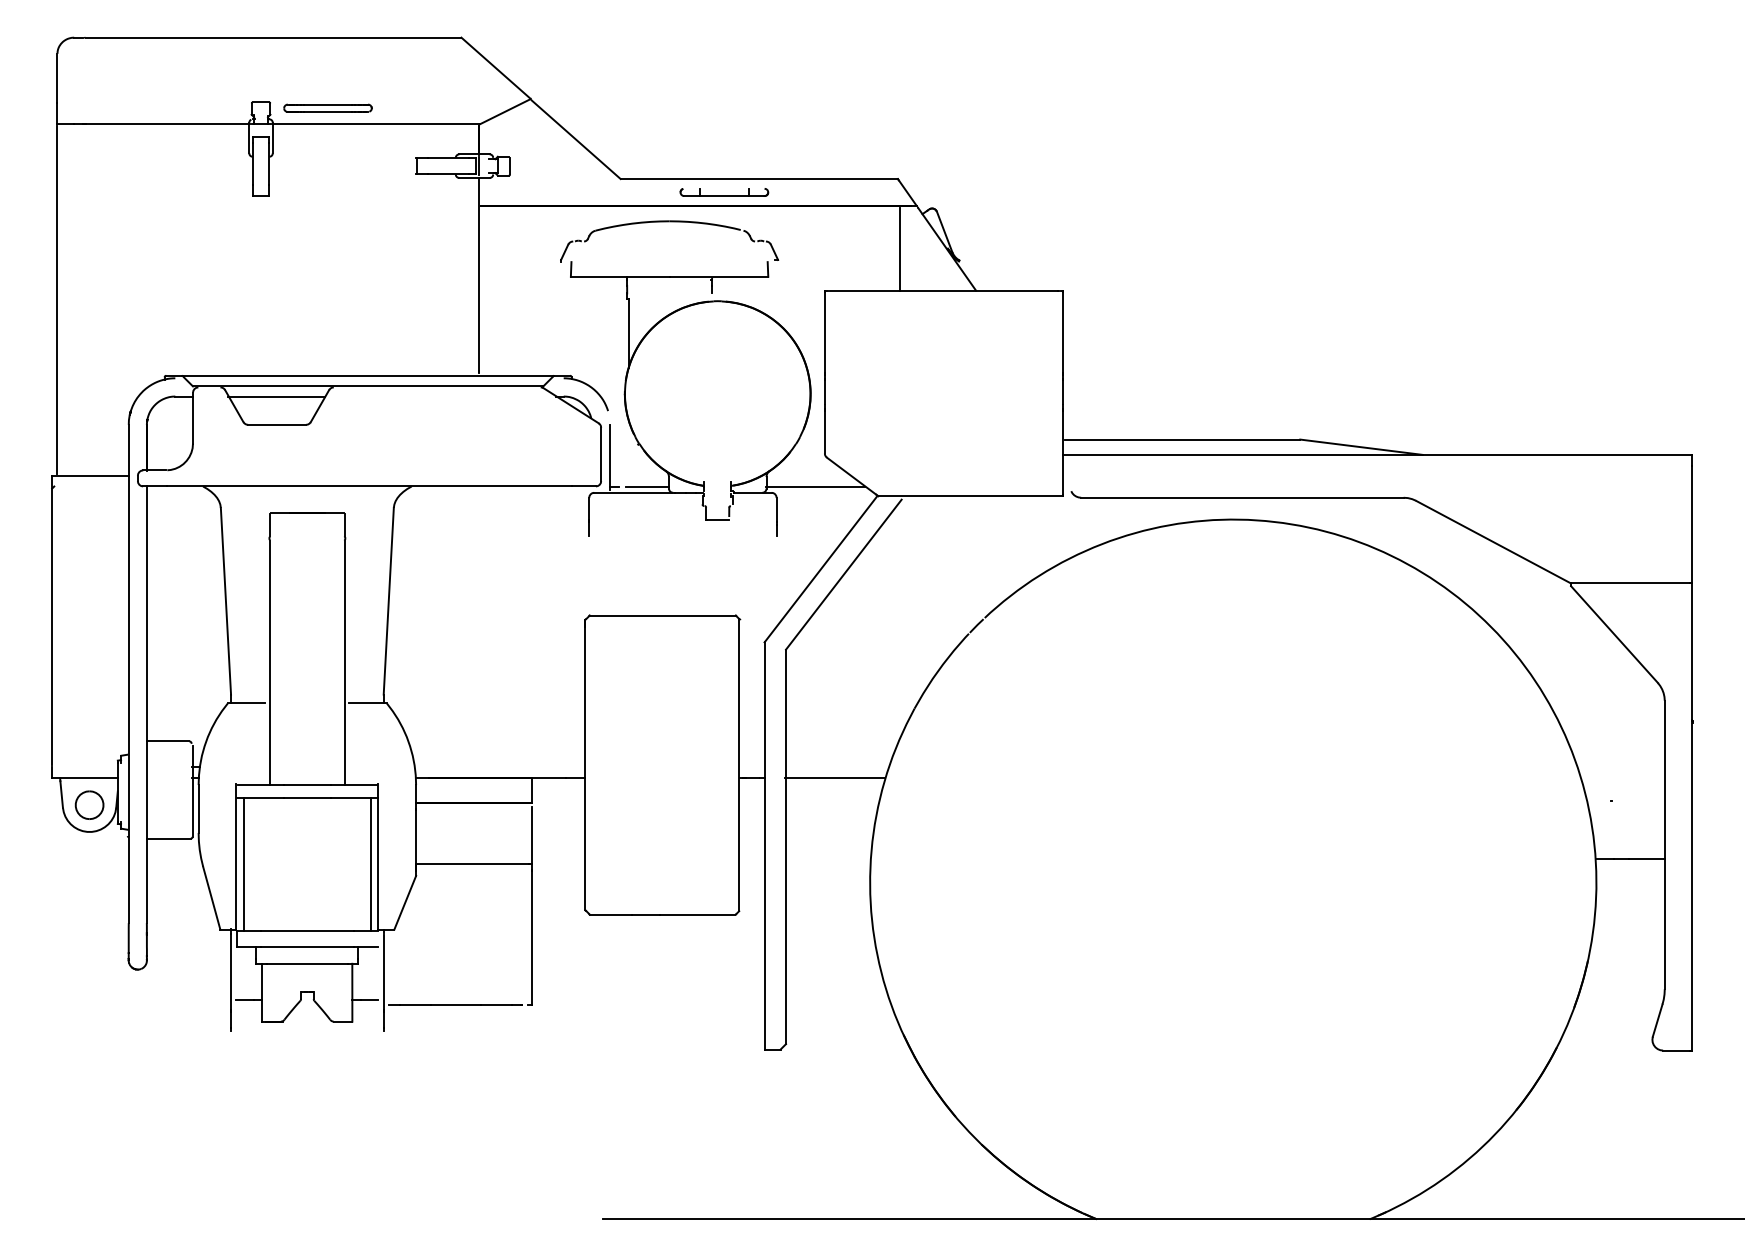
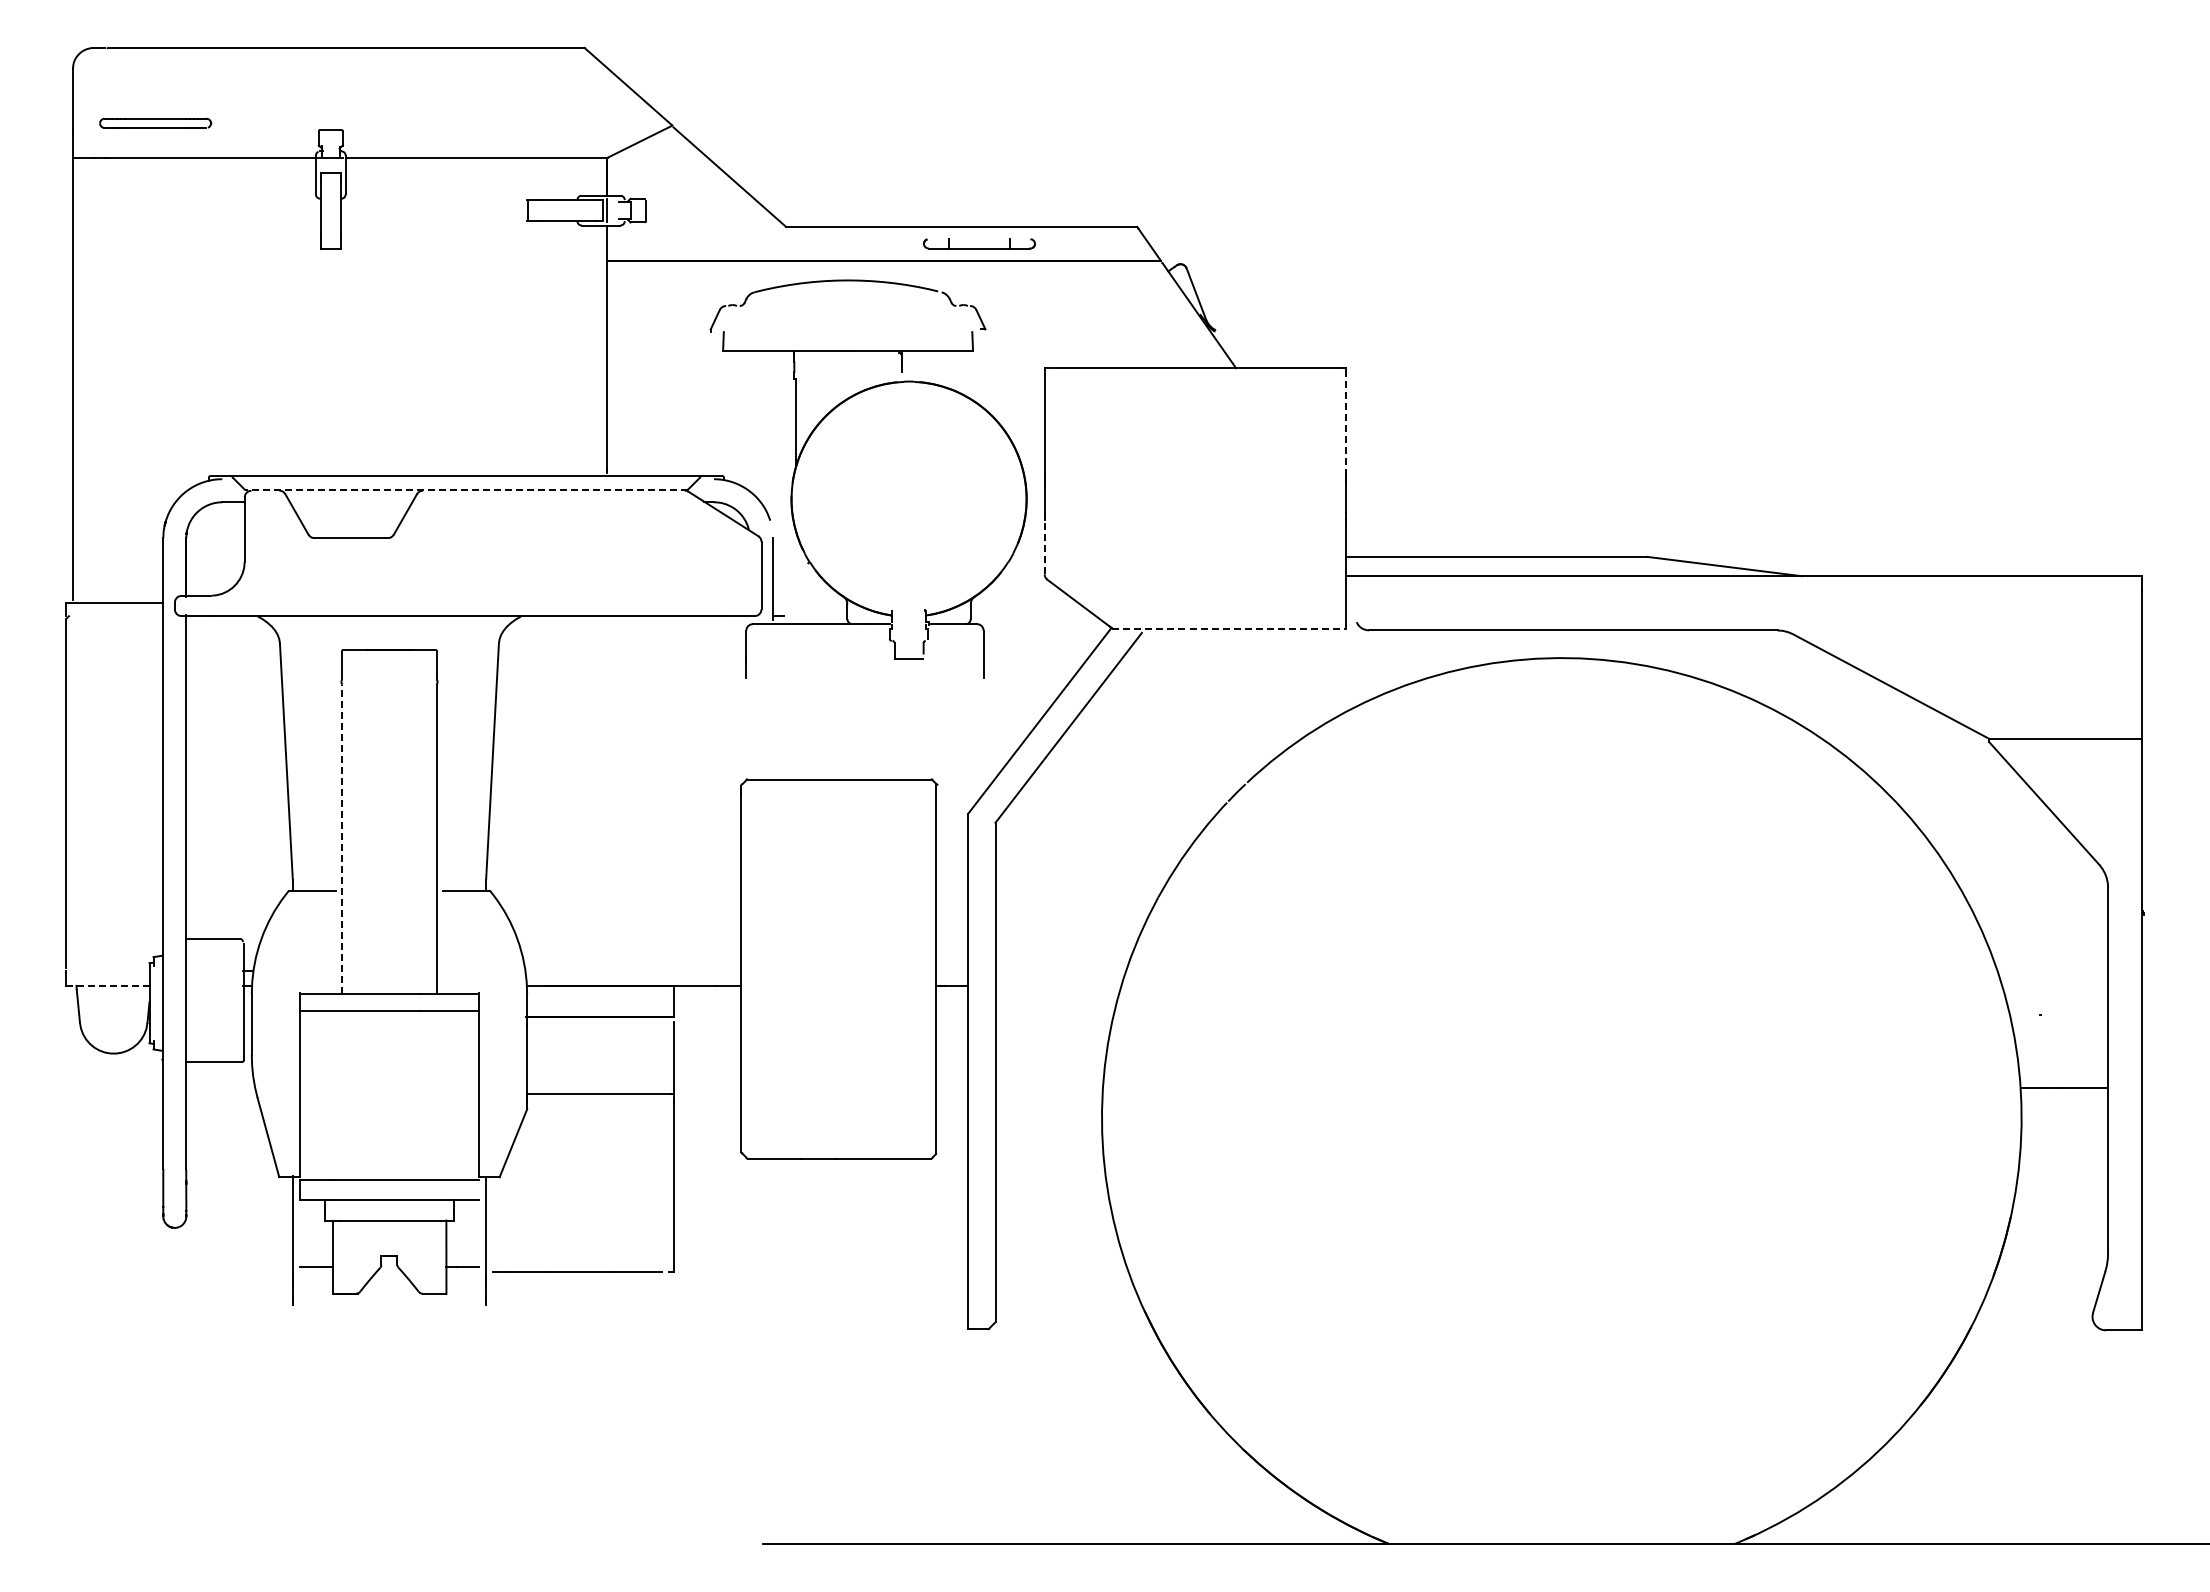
part: (327, 107) -> (155, 122), moved
part: (724, 192) -> (979, 243), moved
line: (899, 249) -> (1139, 315), removed
line: (1063, 333) -> (1346, 422), solid -> dashed
line: (368, 386) -> (466, 489), solid -> dashed
line: (276, 396) -> (350, 502), removed
line: (824, 431) -> (1044, 546), solid -> dashed
line: (647, 486) -> (820, 616), removed
line: (816, 486) -> (1033, 616), removed
line: (970, 496) -> (1229, 628), solid -> dashed
line: (270, 662) -> (342, 839), solid -> dashed
line: (84, 778) -> (107, 985), solid -> dashed
line: (834, 778) -> (1057, 985), removed
part: (89, 805) -> (113, 1019), removed
line: (243, 864) -> (308, 1094), removed
line: (370, 864) -> (469, 1094), removed

